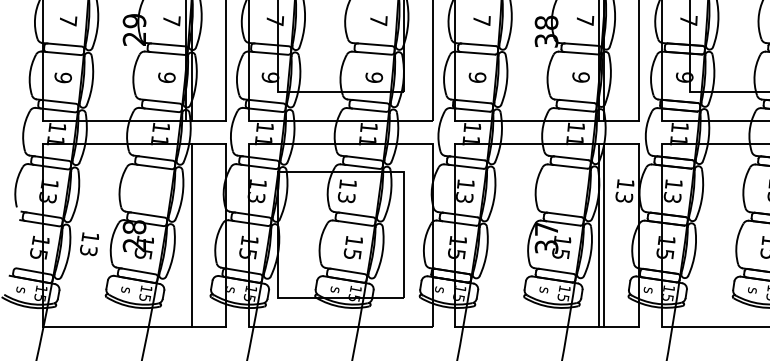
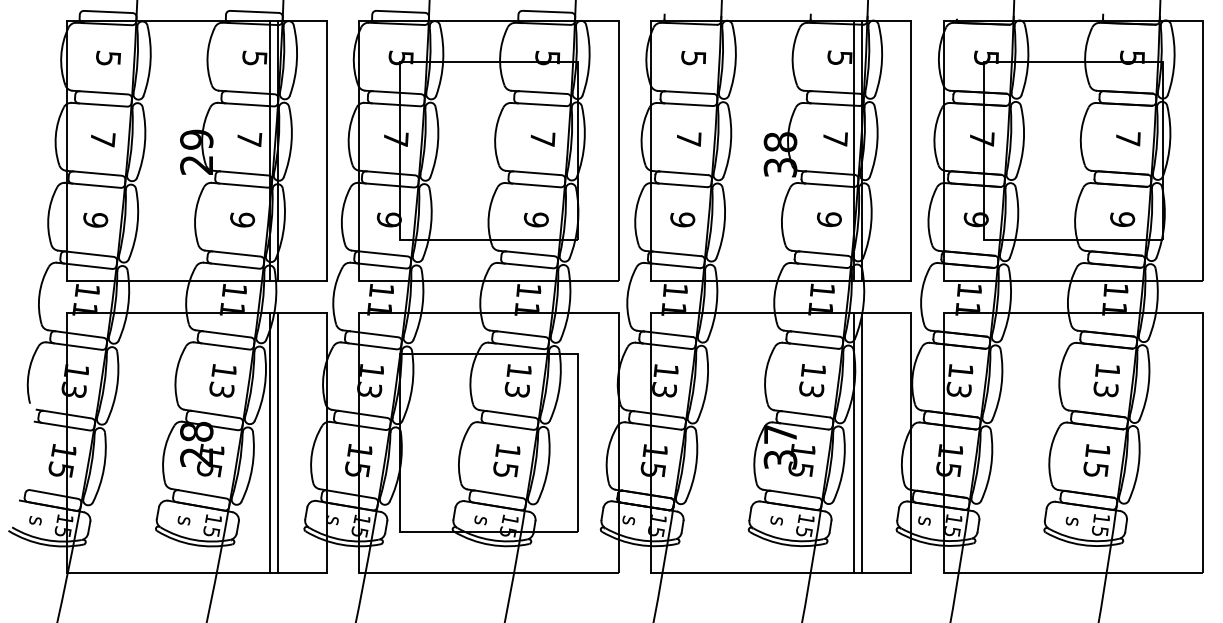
text: (346, 191) -> (517, 380), moved
text: (624, 191) -> (812, 380), moved
line: (186, 234) -> (270, 442), added
text: (89, 243) -> (222, 380), moved

